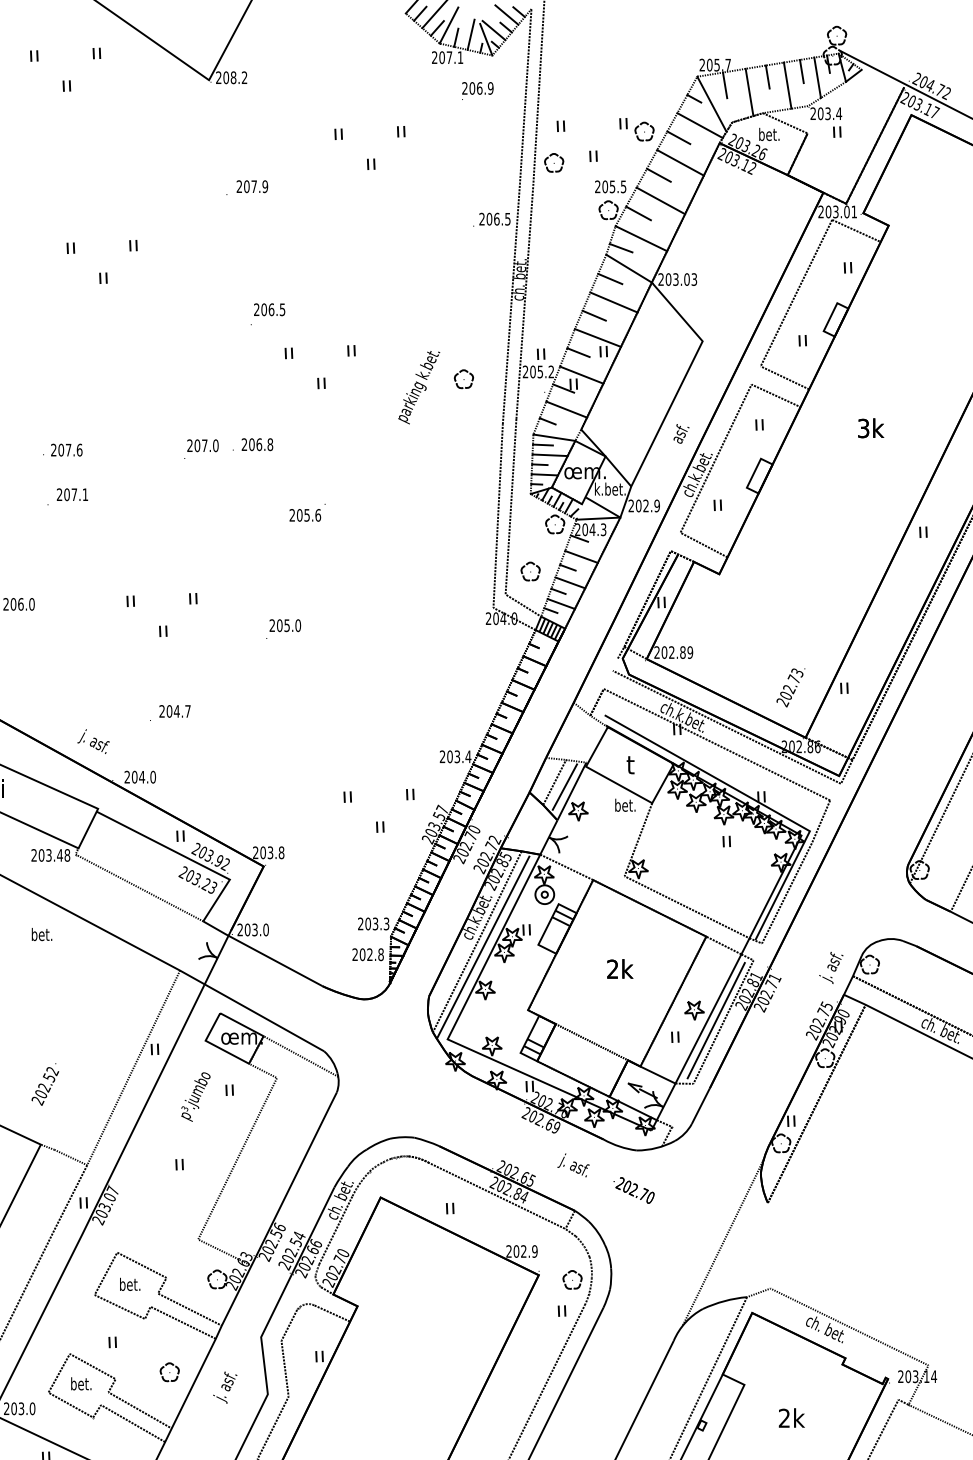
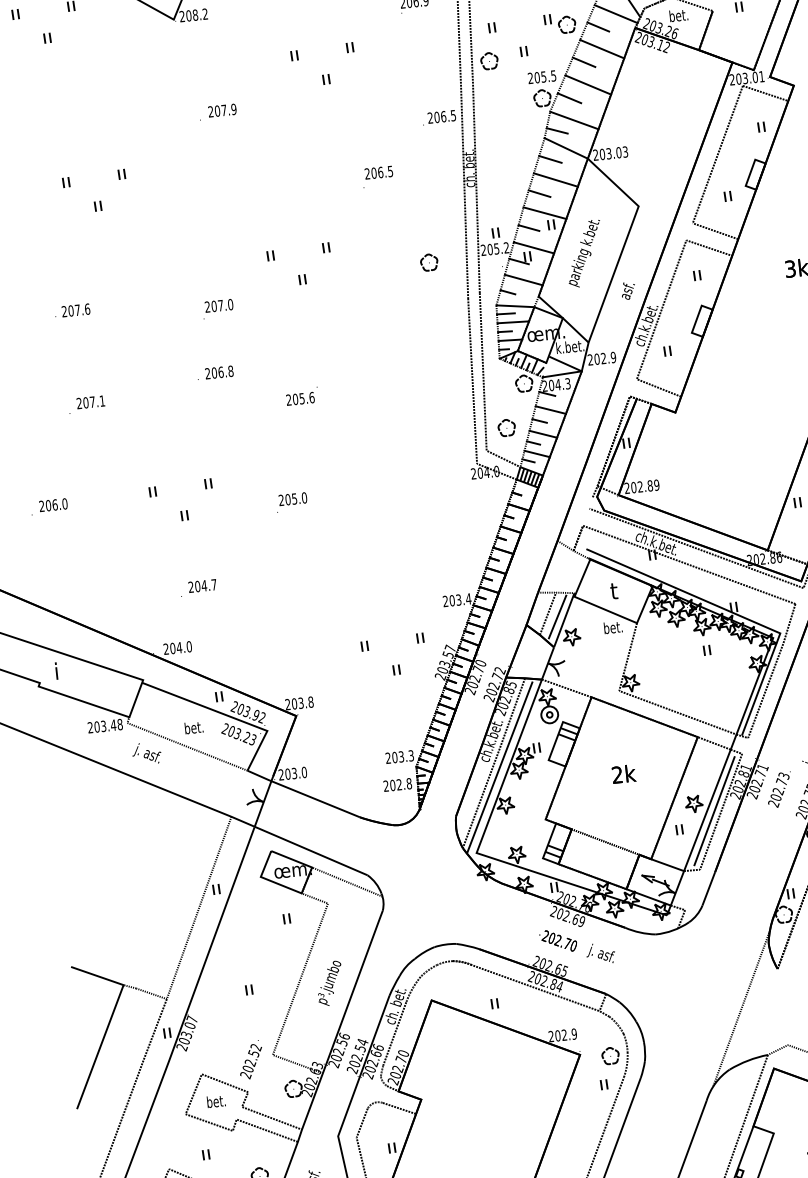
text: (267, 314) -> (377, 177), moved
text: (419, 387) -> (584, 253), moved
text: (252, 444) -> (214, 372), moved
text: (201, 448) -> (218, 308), moved
text: (62, 449) -> (72, 310), moved
text: (790, 687) -> (779, 789), moved
text: (93, 741) -> (146, 753), moved
text: (41, 934) -> (193, 727), moved
text: (45, 1084) -> (251, 1059), moved
text: (195, 1096) -> (329, 983), moved
text: (633, 1190) -> (557, 941), moved

